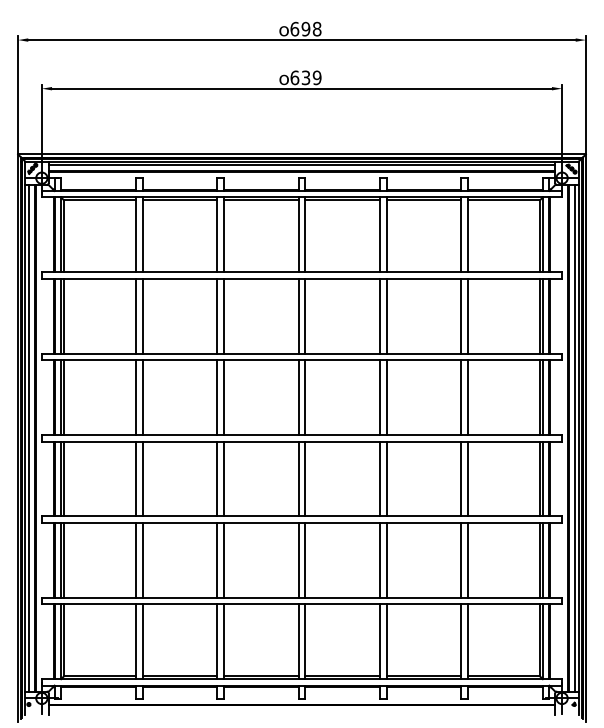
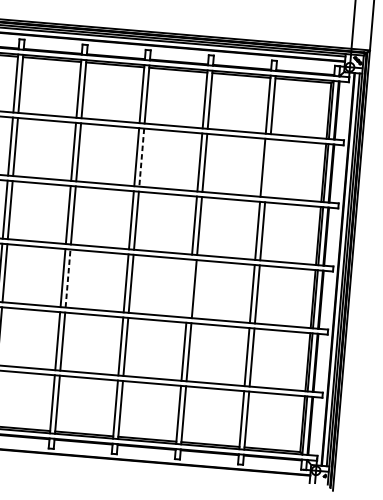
line: (467, 315) -> (267, 167), removed
line: (305, 316) -> (141, 157), solid -> dashed
line: (223, 478) -> (67, 278), solid -> dashed
line: (380, 478) -> (189, 288), removed

